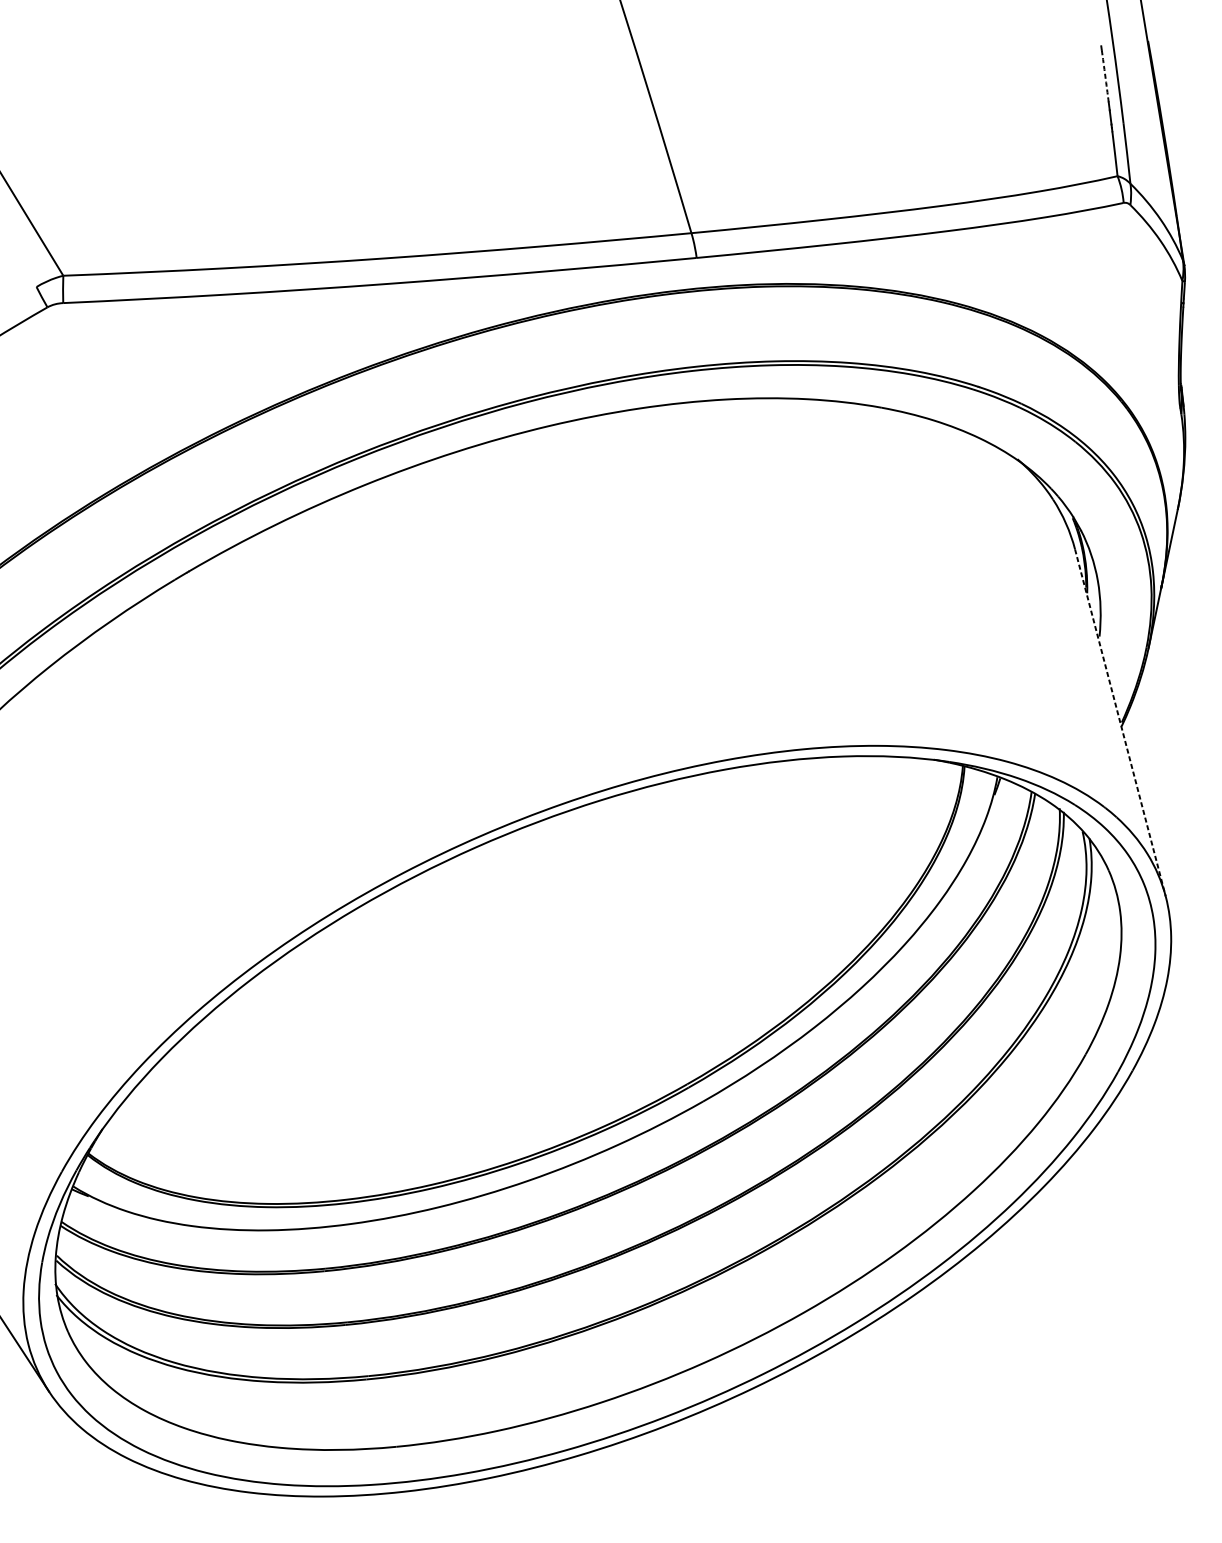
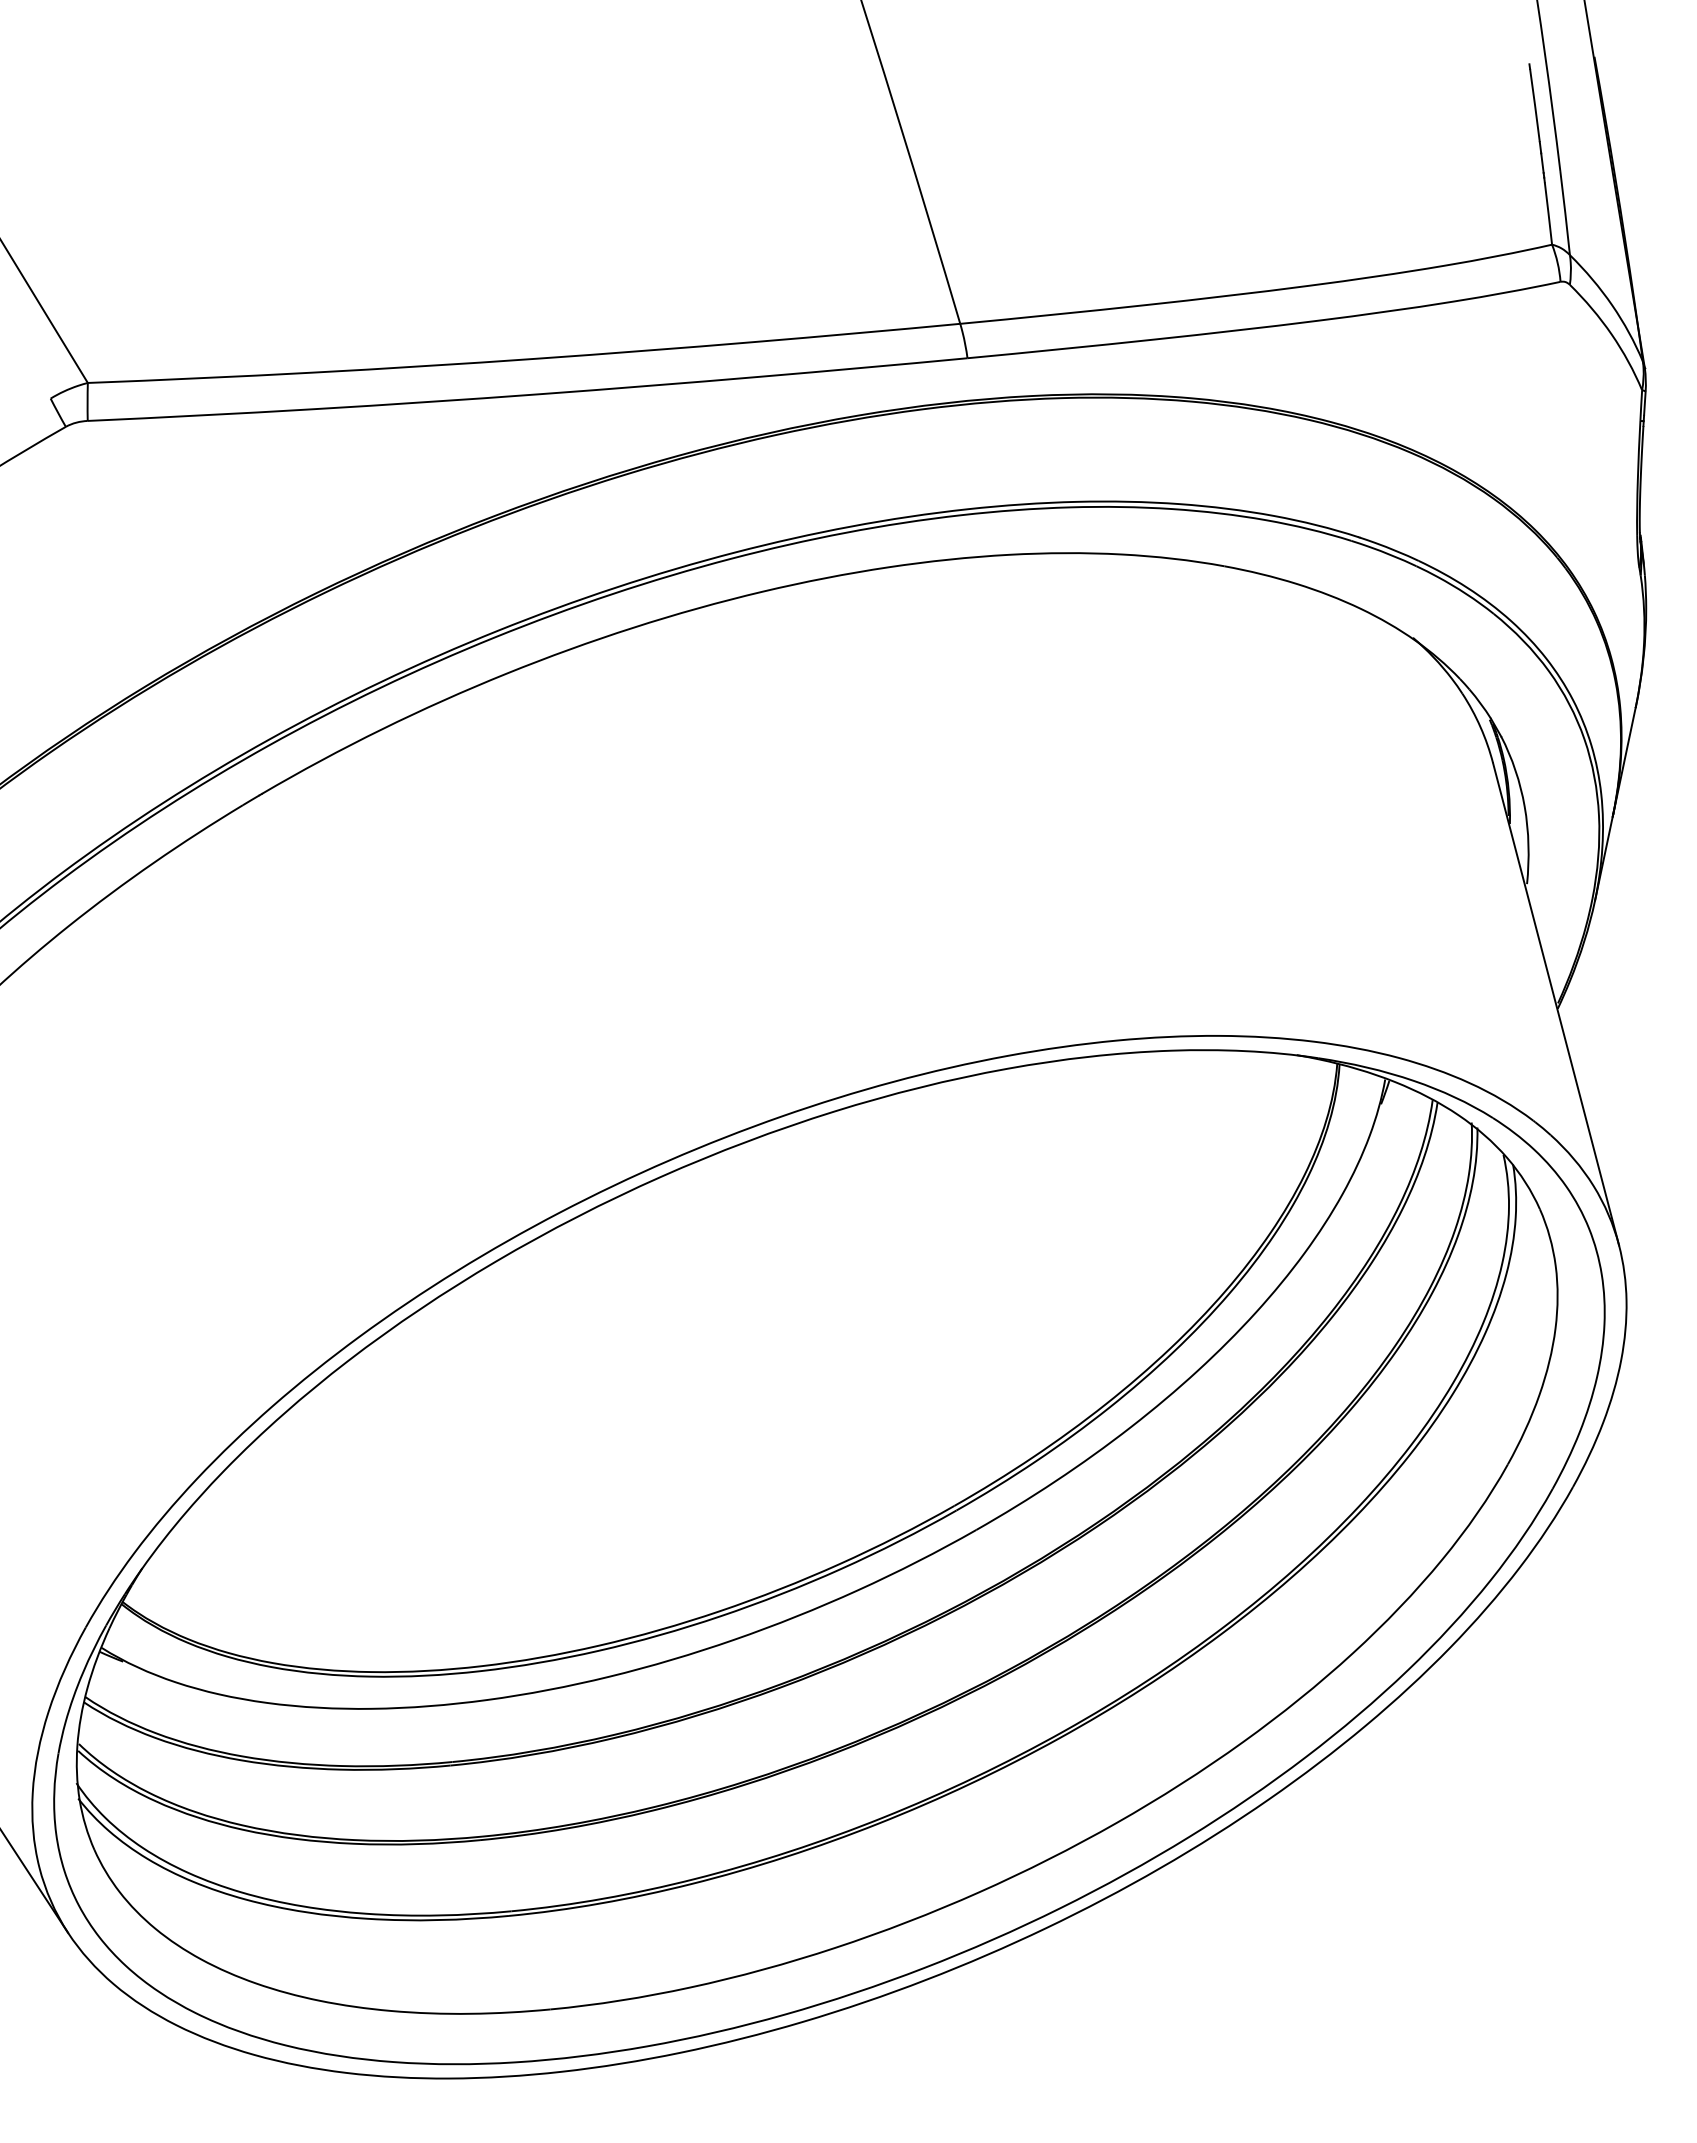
arc: (1105, 75) -> (1535, 105), dashed -> solid
line: (1120, 723) -> (1556, 1004), dashed -> solid

